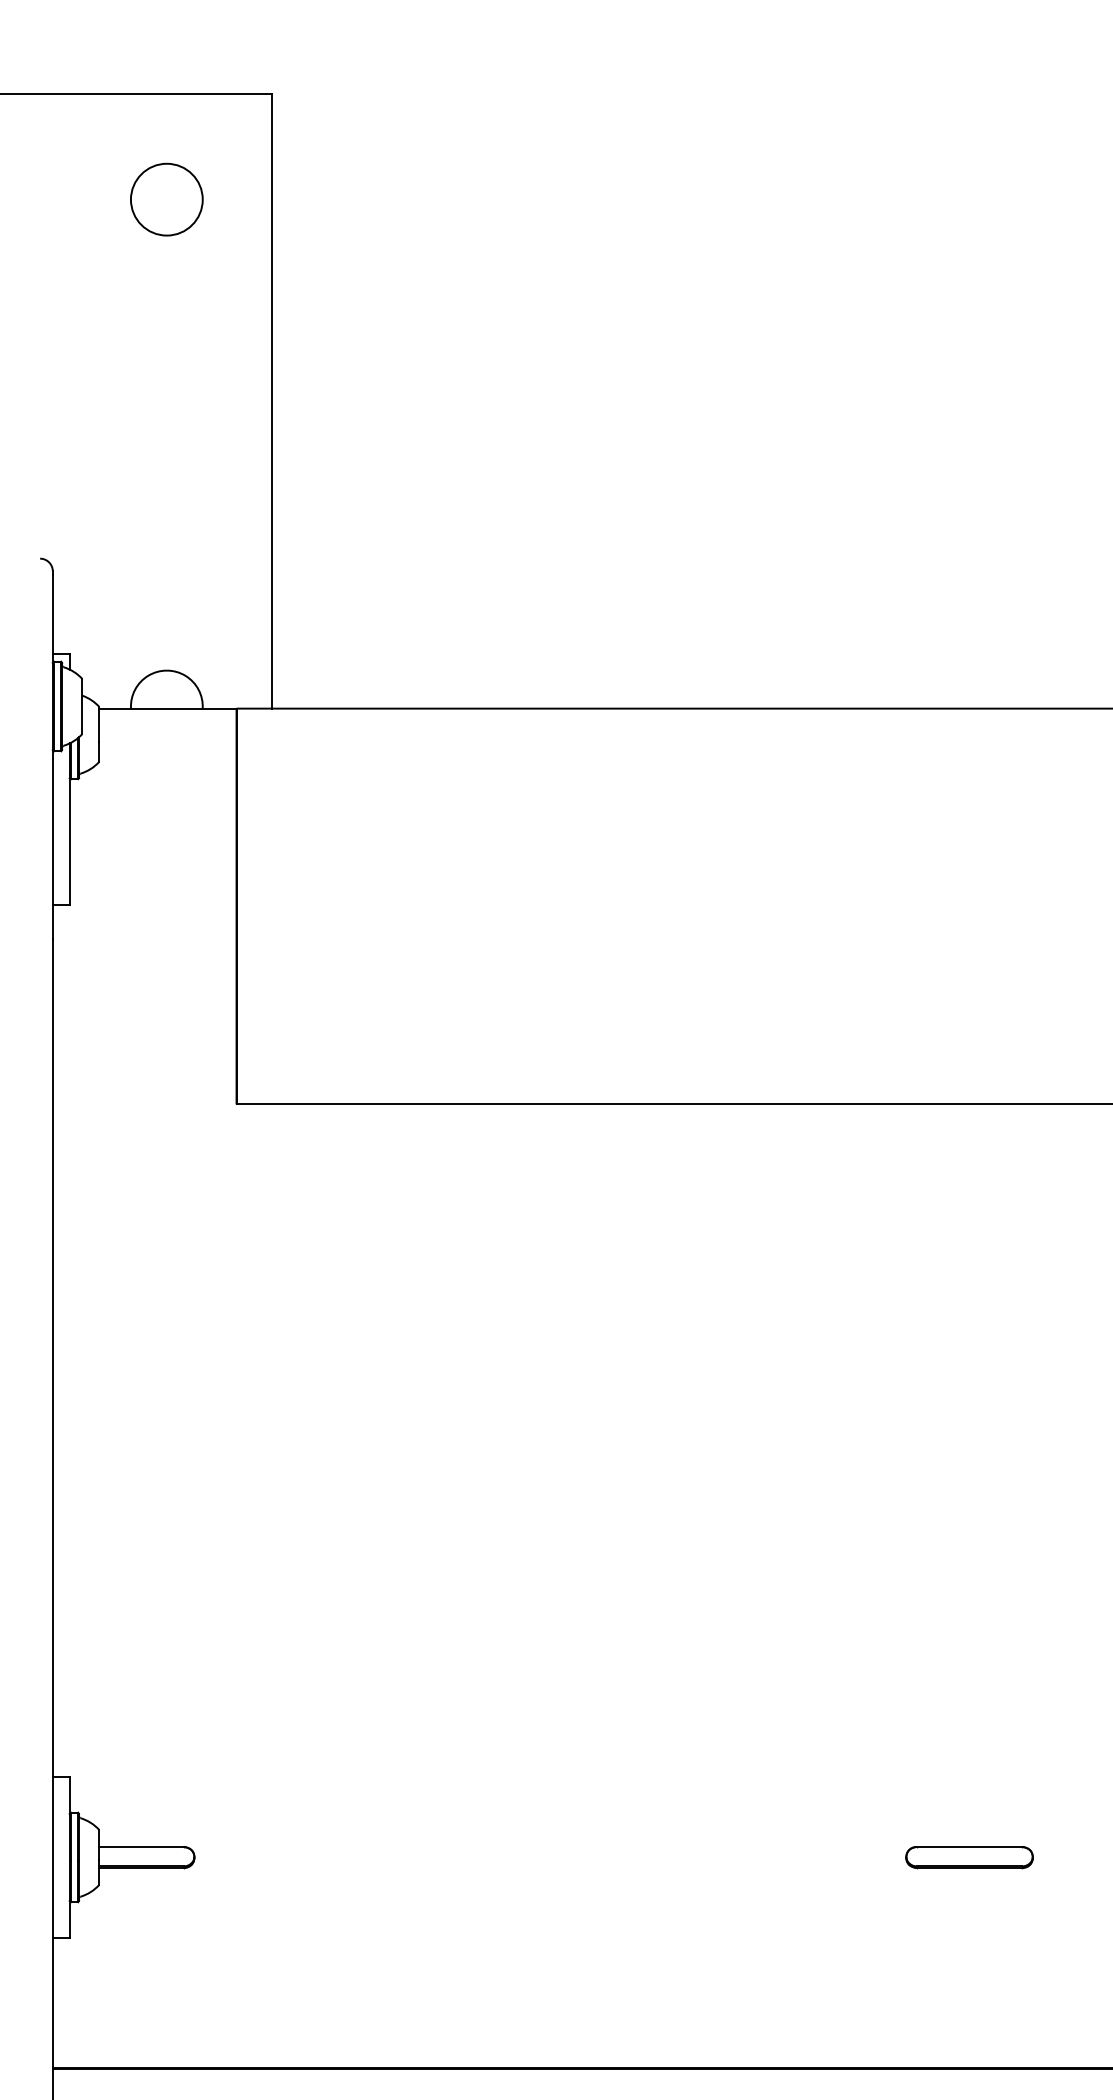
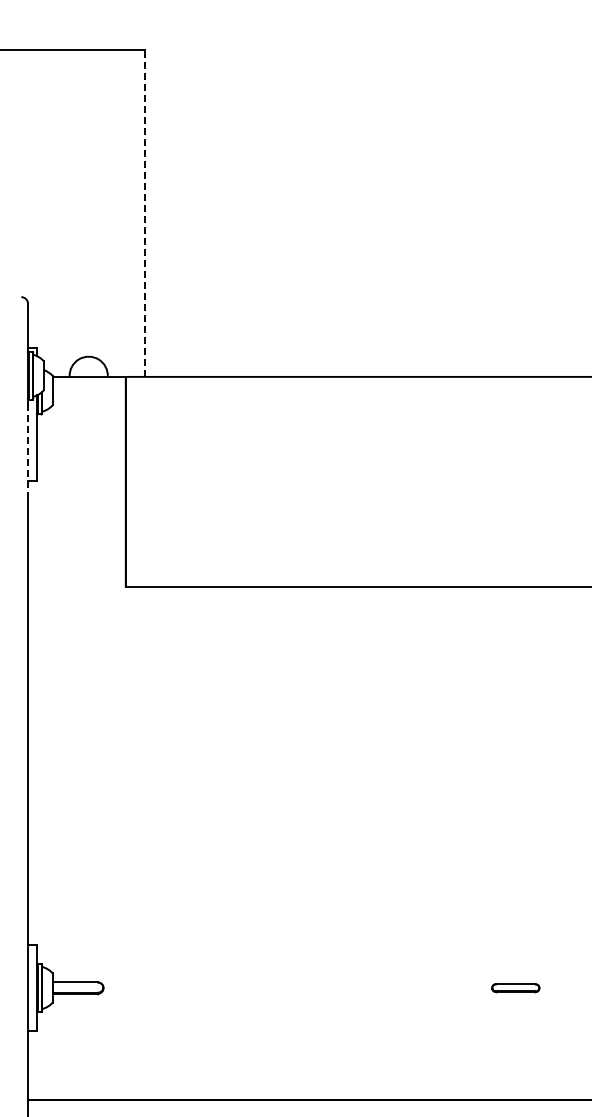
circle: (166, 200) -> (88, 106), removed
line: (271, 399) -> (144, 212), solid -> dashed
line: (53, 848) -> (28, 451), solid -> dashed
part: (969, 1858) -> (515, 988), size x0.7

